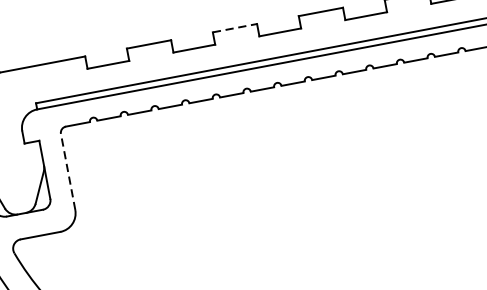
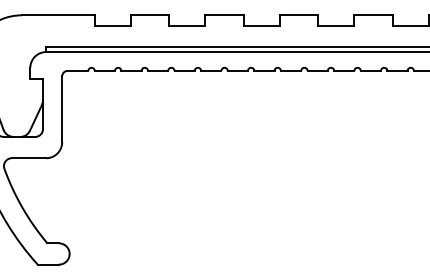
line: (236, 28) -> (225, 15), dashed -> solid
line: (68, 172) -> (62, 109), dashed -> solid

